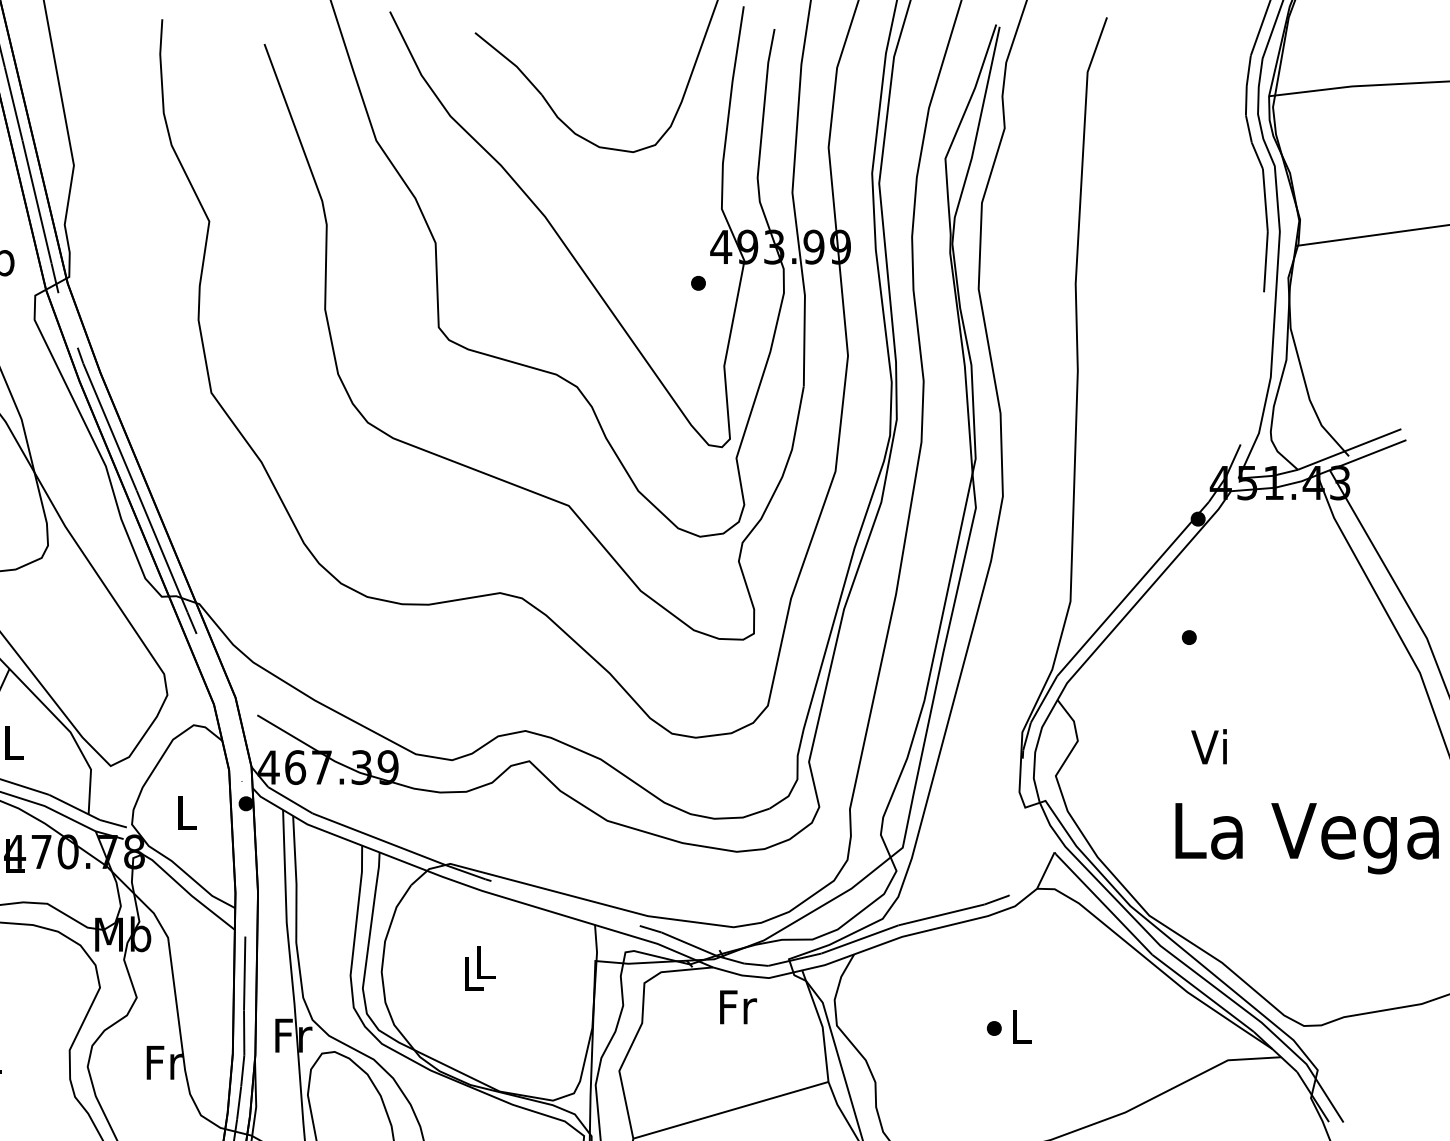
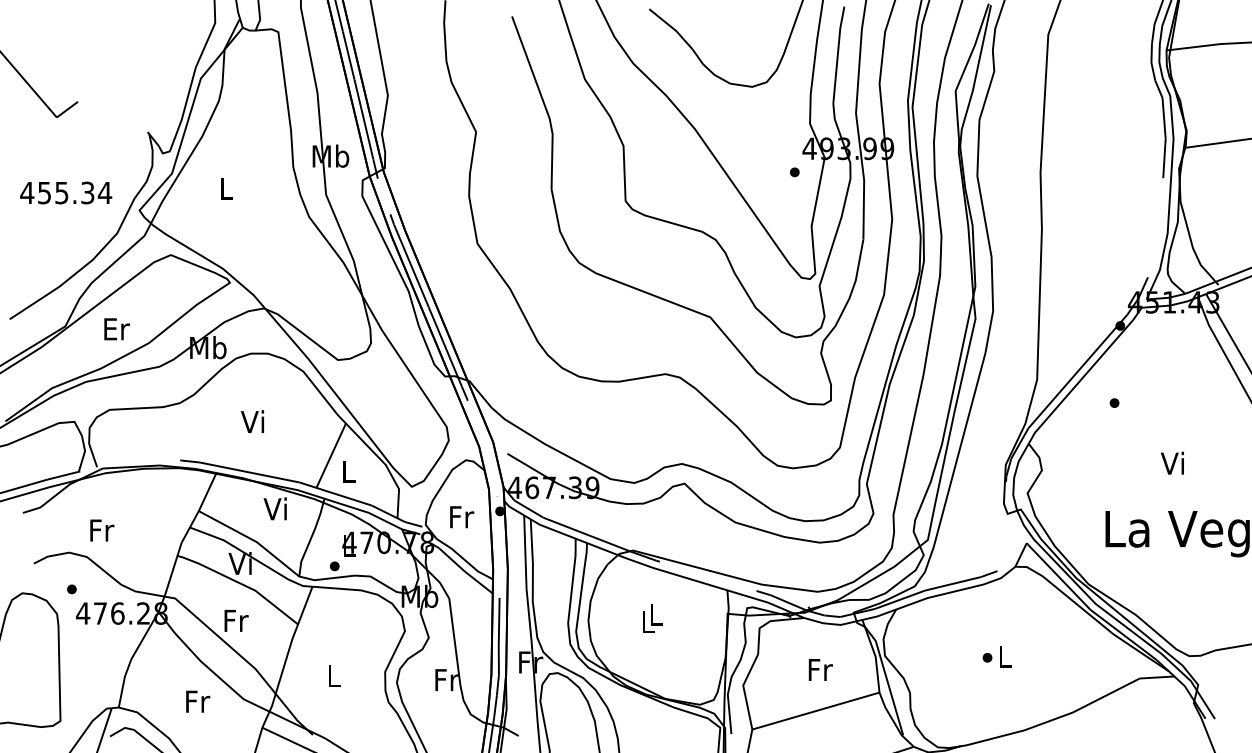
text: (1209, 745) -> (1172, 462), moved
text: (188, 813) -> (462, 517), L -> Fr
text: (737, 1006) -> (820, 669), moved

